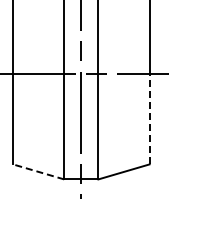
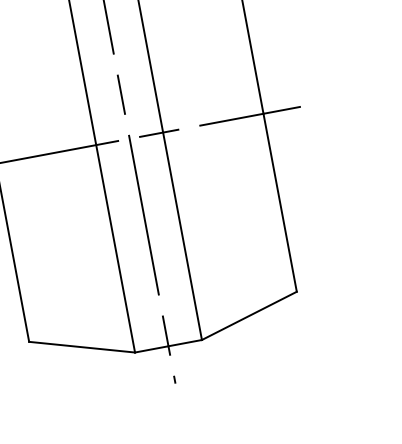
line: (149, 118) -> (279, 201), dashed -> solid
line: (38, 171) -> (81, 346), dashed -> solid

